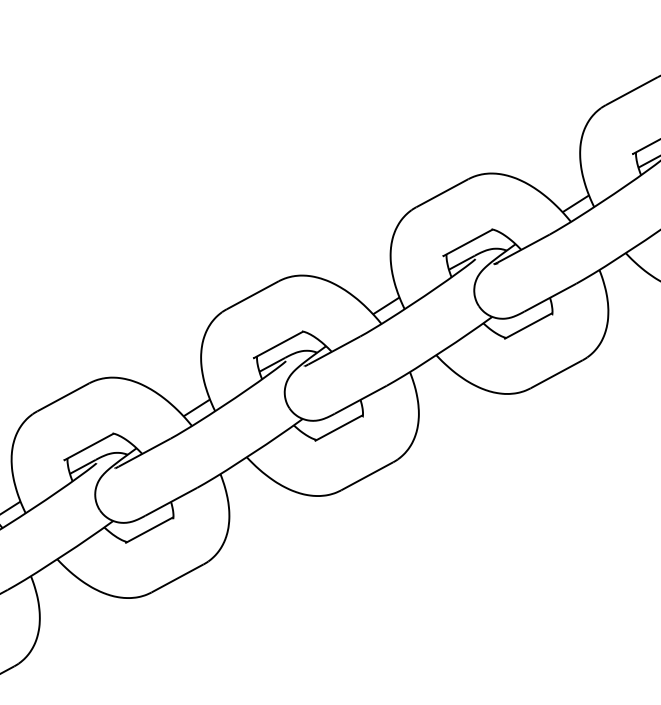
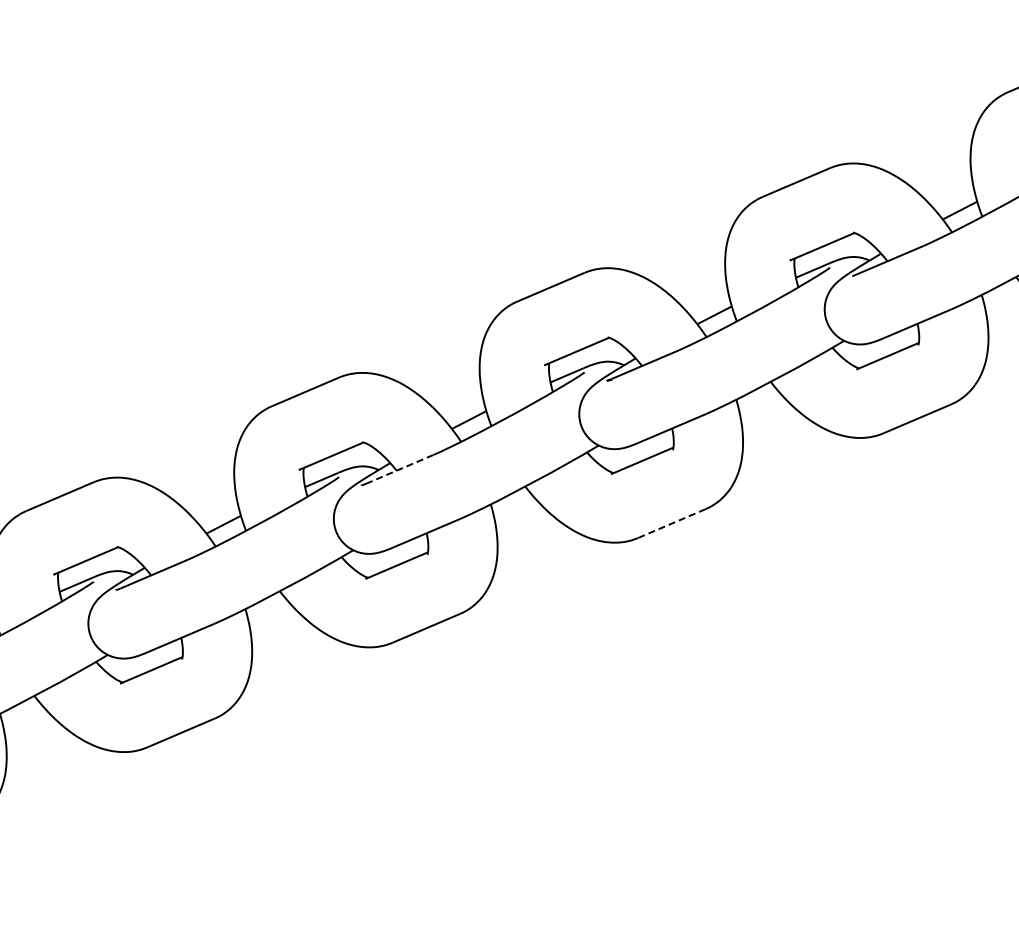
line: (334, 350) -> (399, 469), solid -> dashed
line: (556, 374) -> (671, 523), solid -> dashed

